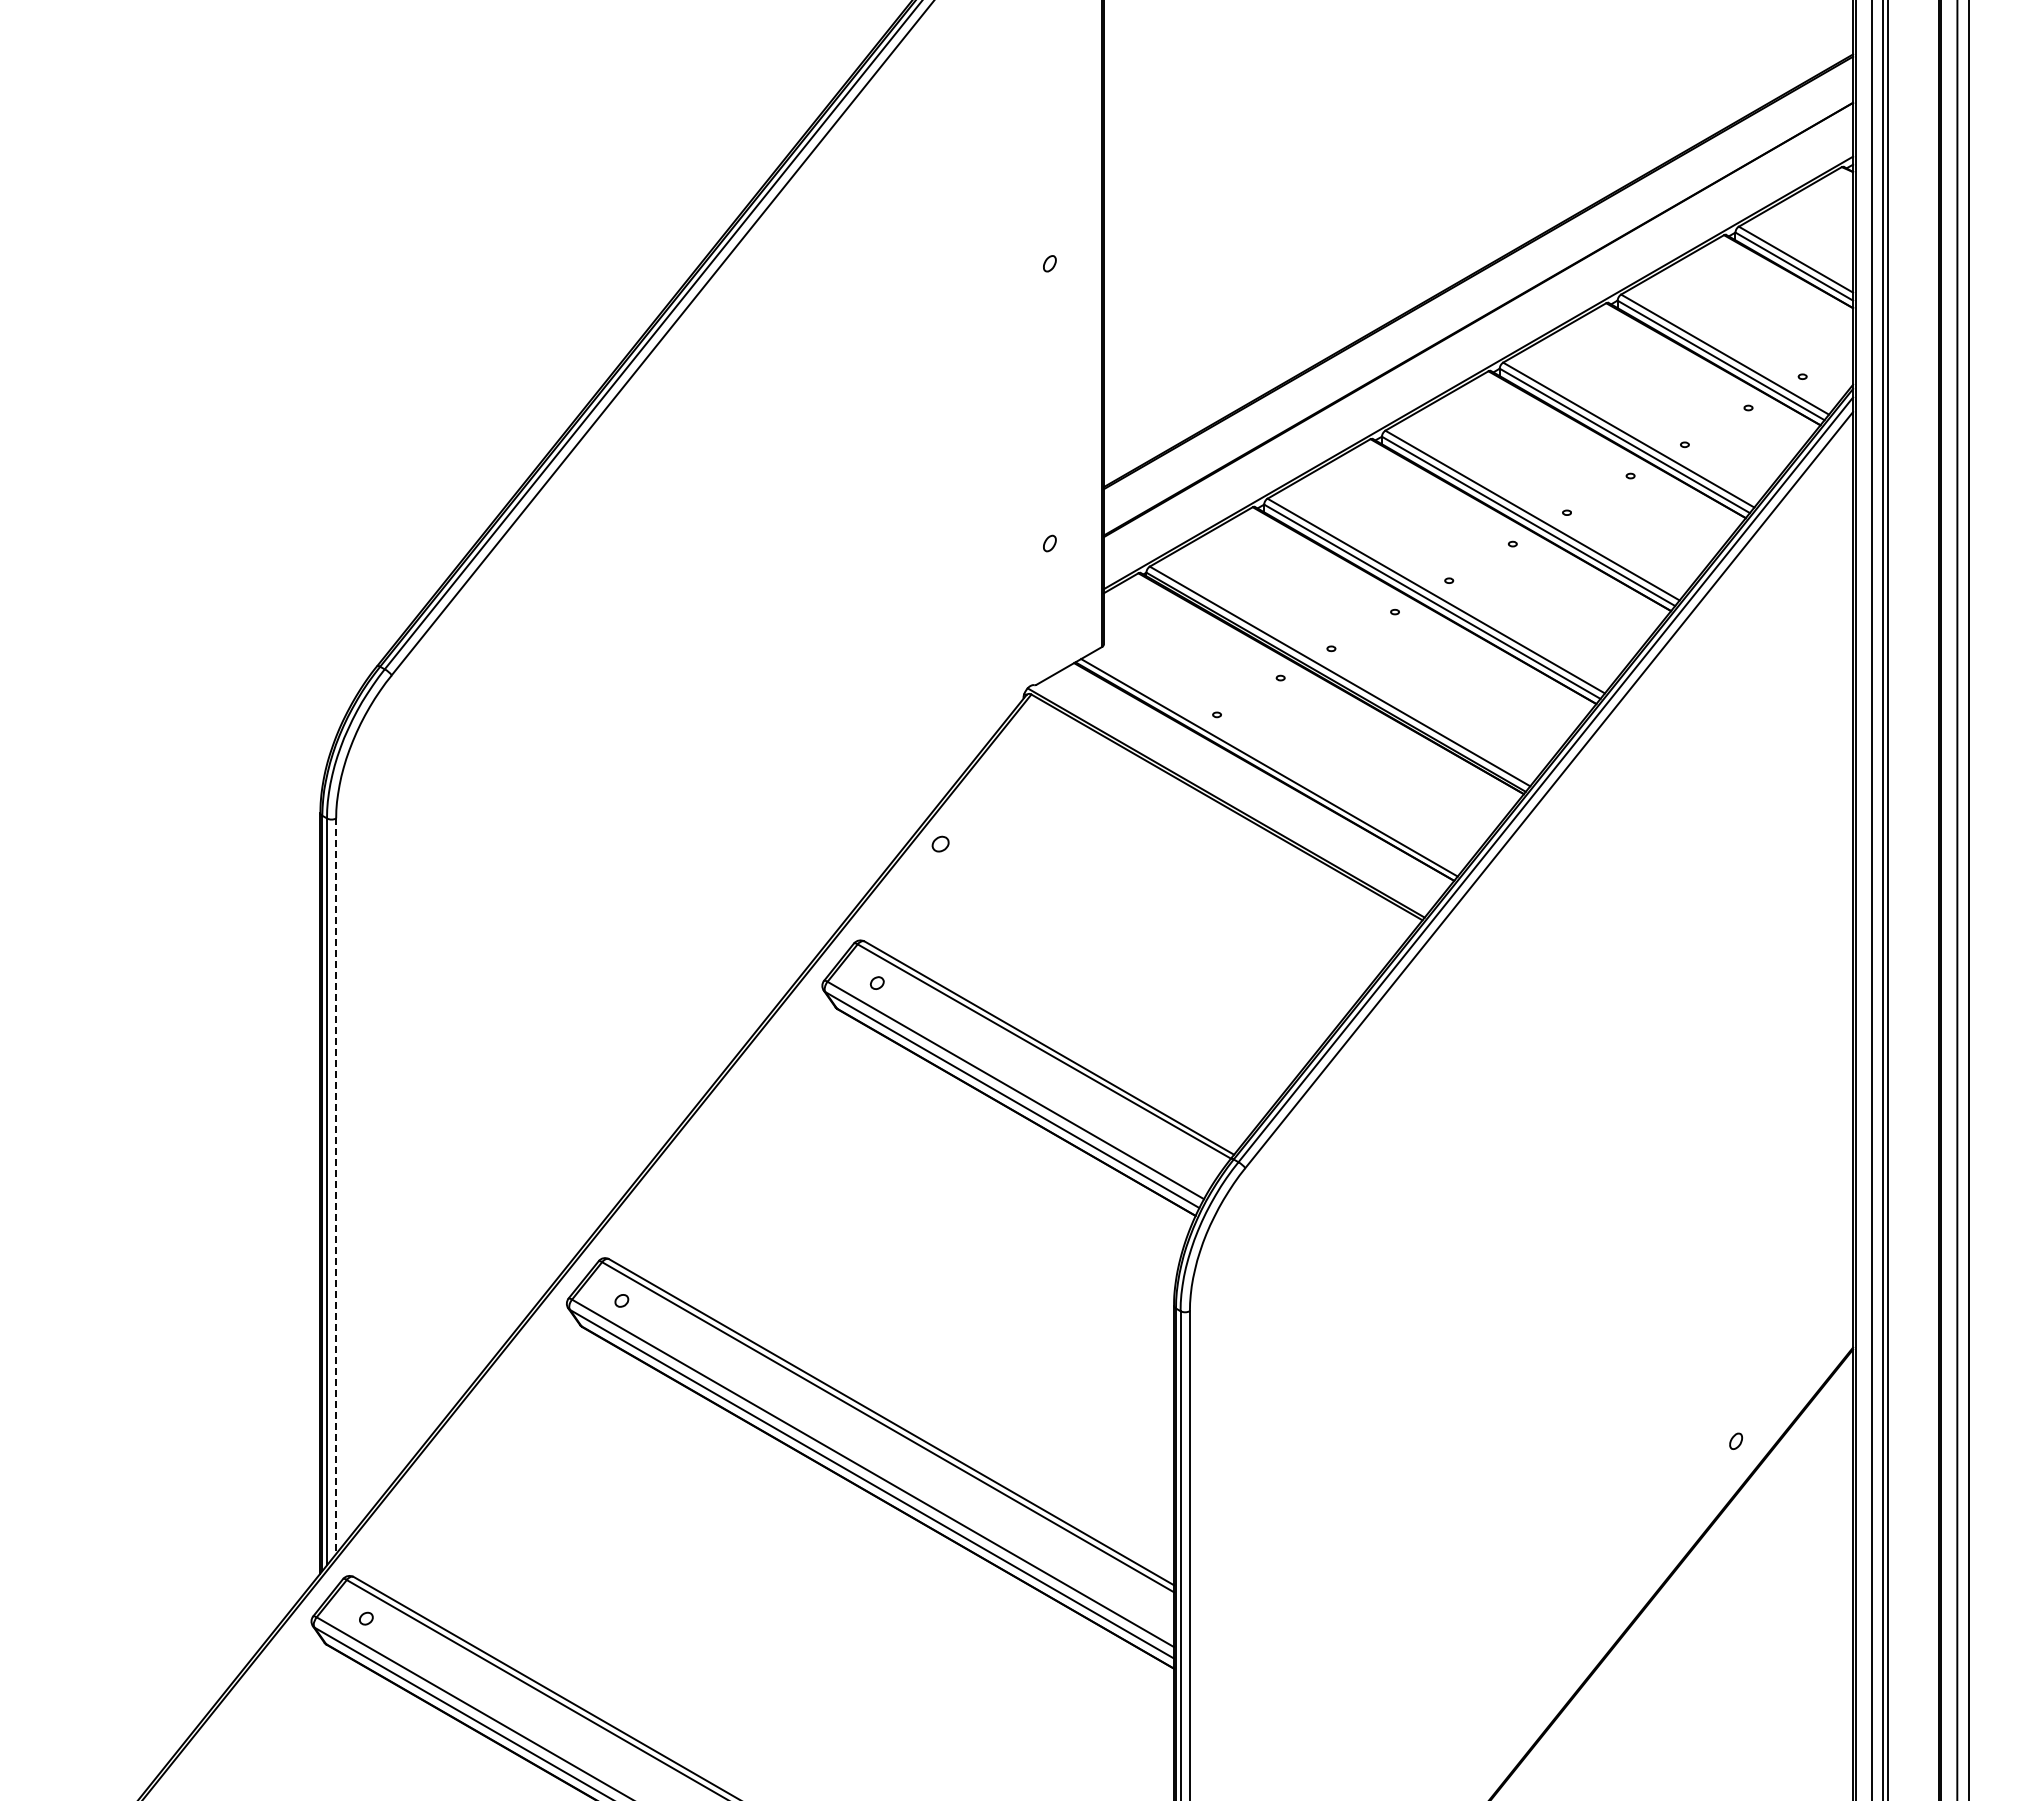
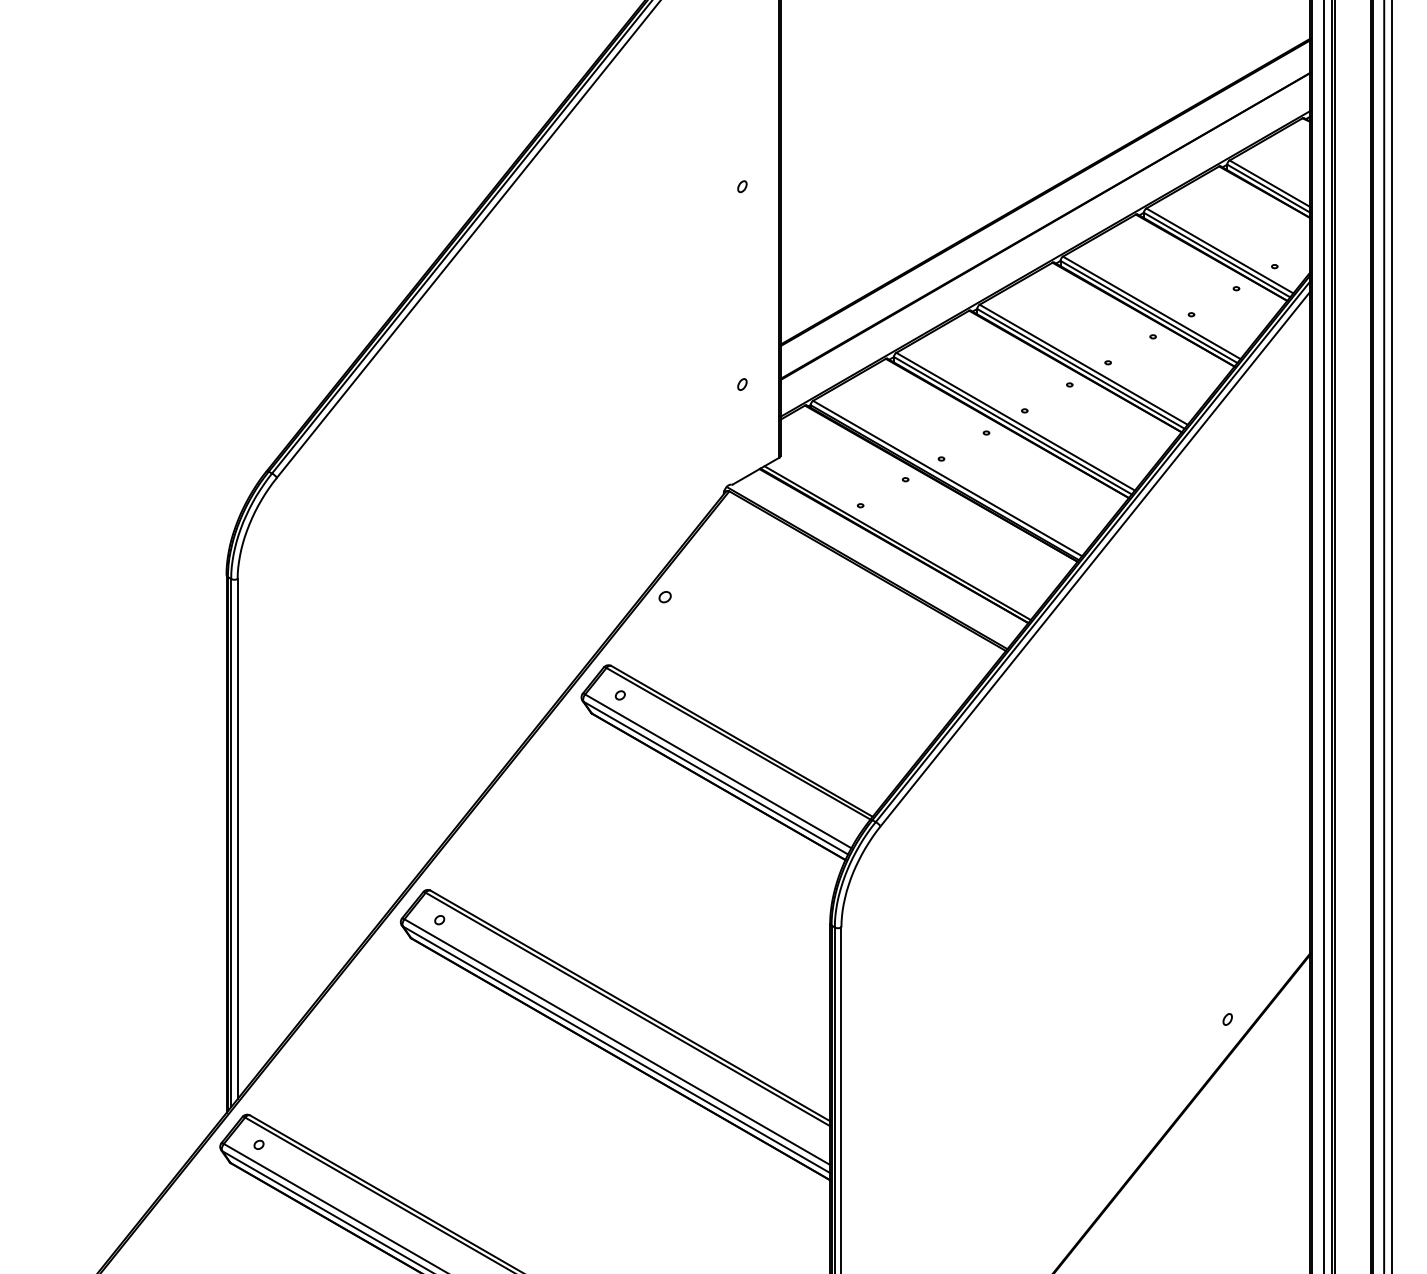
line: (336, 1186) -> (237, 839), dashed -> solid

